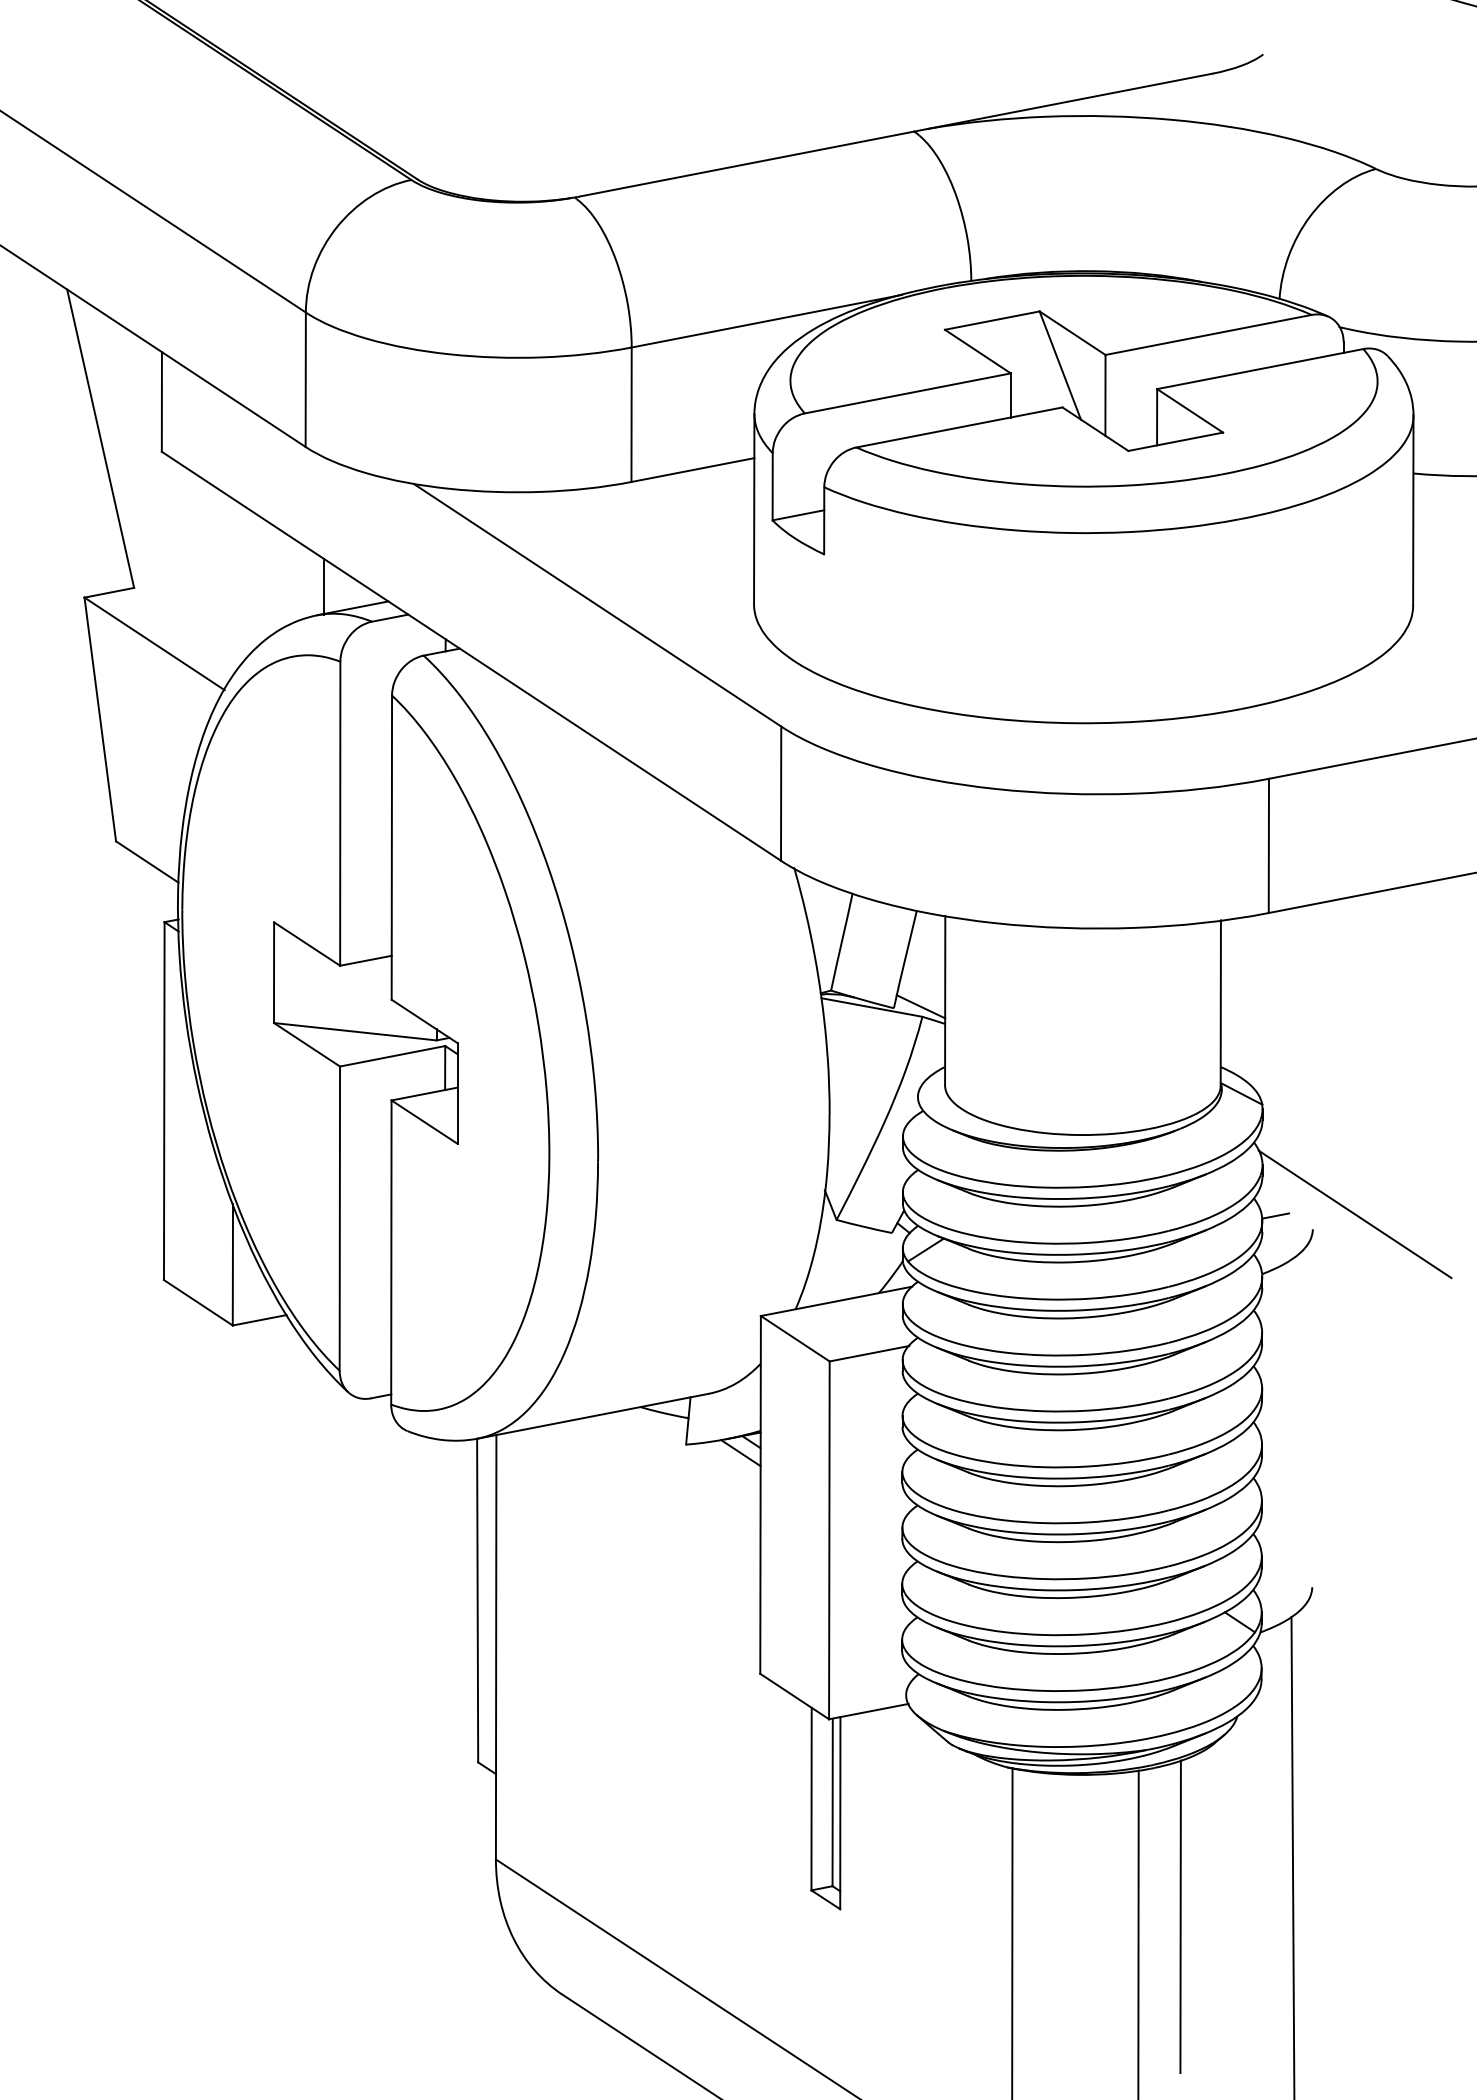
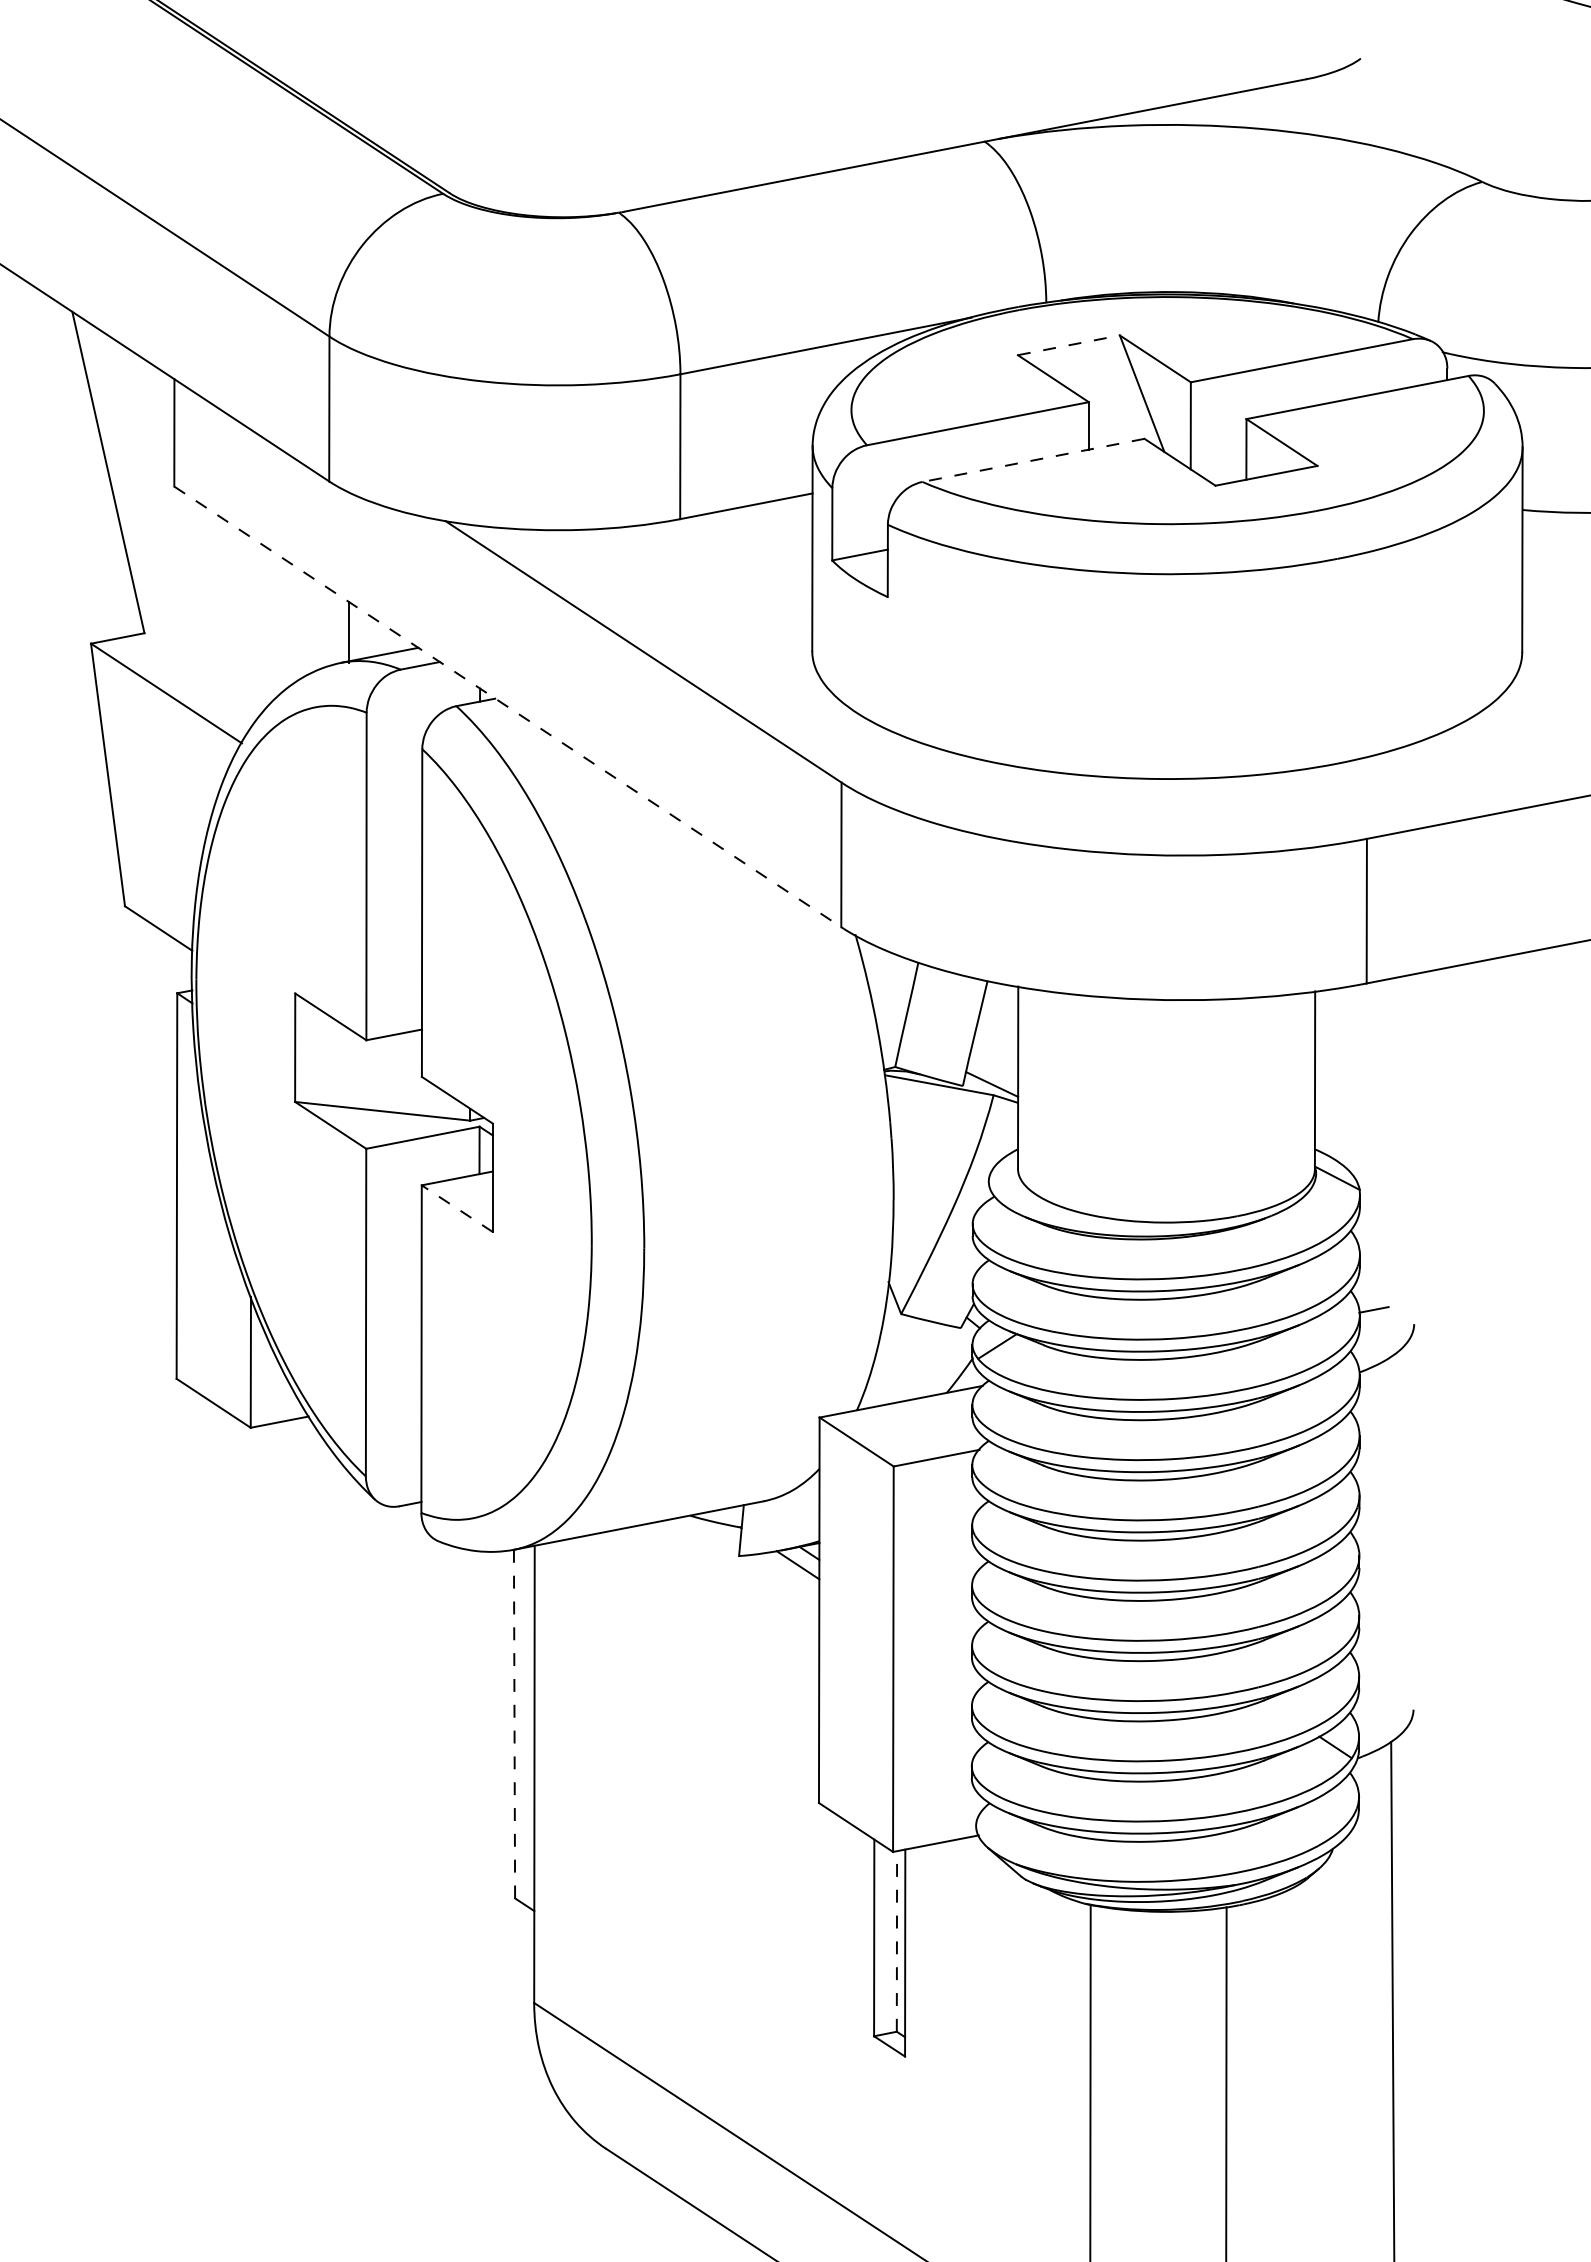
line: (992, 320) -> (1069, 345), solid -> dashed
line: (959, 427) -> (1033, 460), solid -> dashed
line: (471, 656) -> (507, 707), solid -> dashed
line: (424, 1122) -> (457, 1209), solid -> dashed
line: (1354, 1214) -> (1459, 1308), removed
line: (477, 1600) -> (514, 1723), solid -> dashed
line: (832, 1802) -> (896, 1941), solid -> dashed
line: (1180, 1916) -> (1271, 2064), removed

